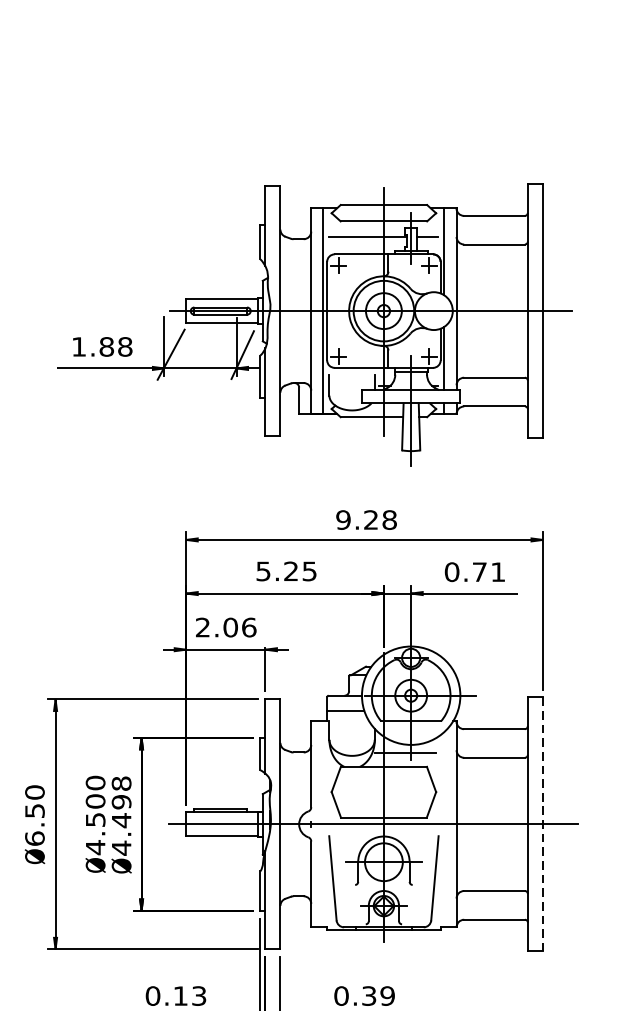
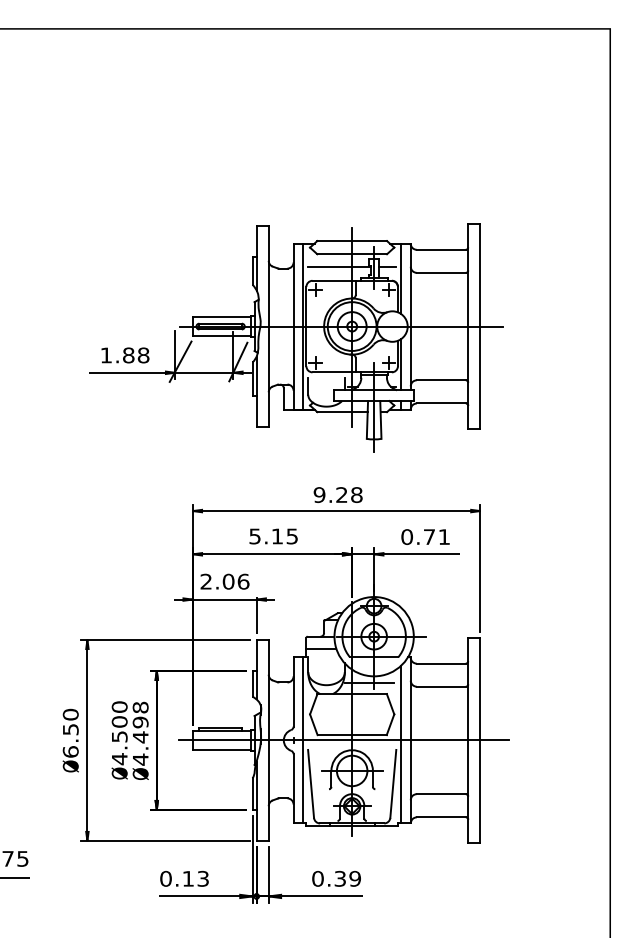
text: (290, 571) -> (276, 536), 5.25 -> 5.15
line: (323, 824) -> (303, 740), added
line: (543, 824) -> (480, 740), dashed -> solid
line: (445, 829) -> (401, 744), added

